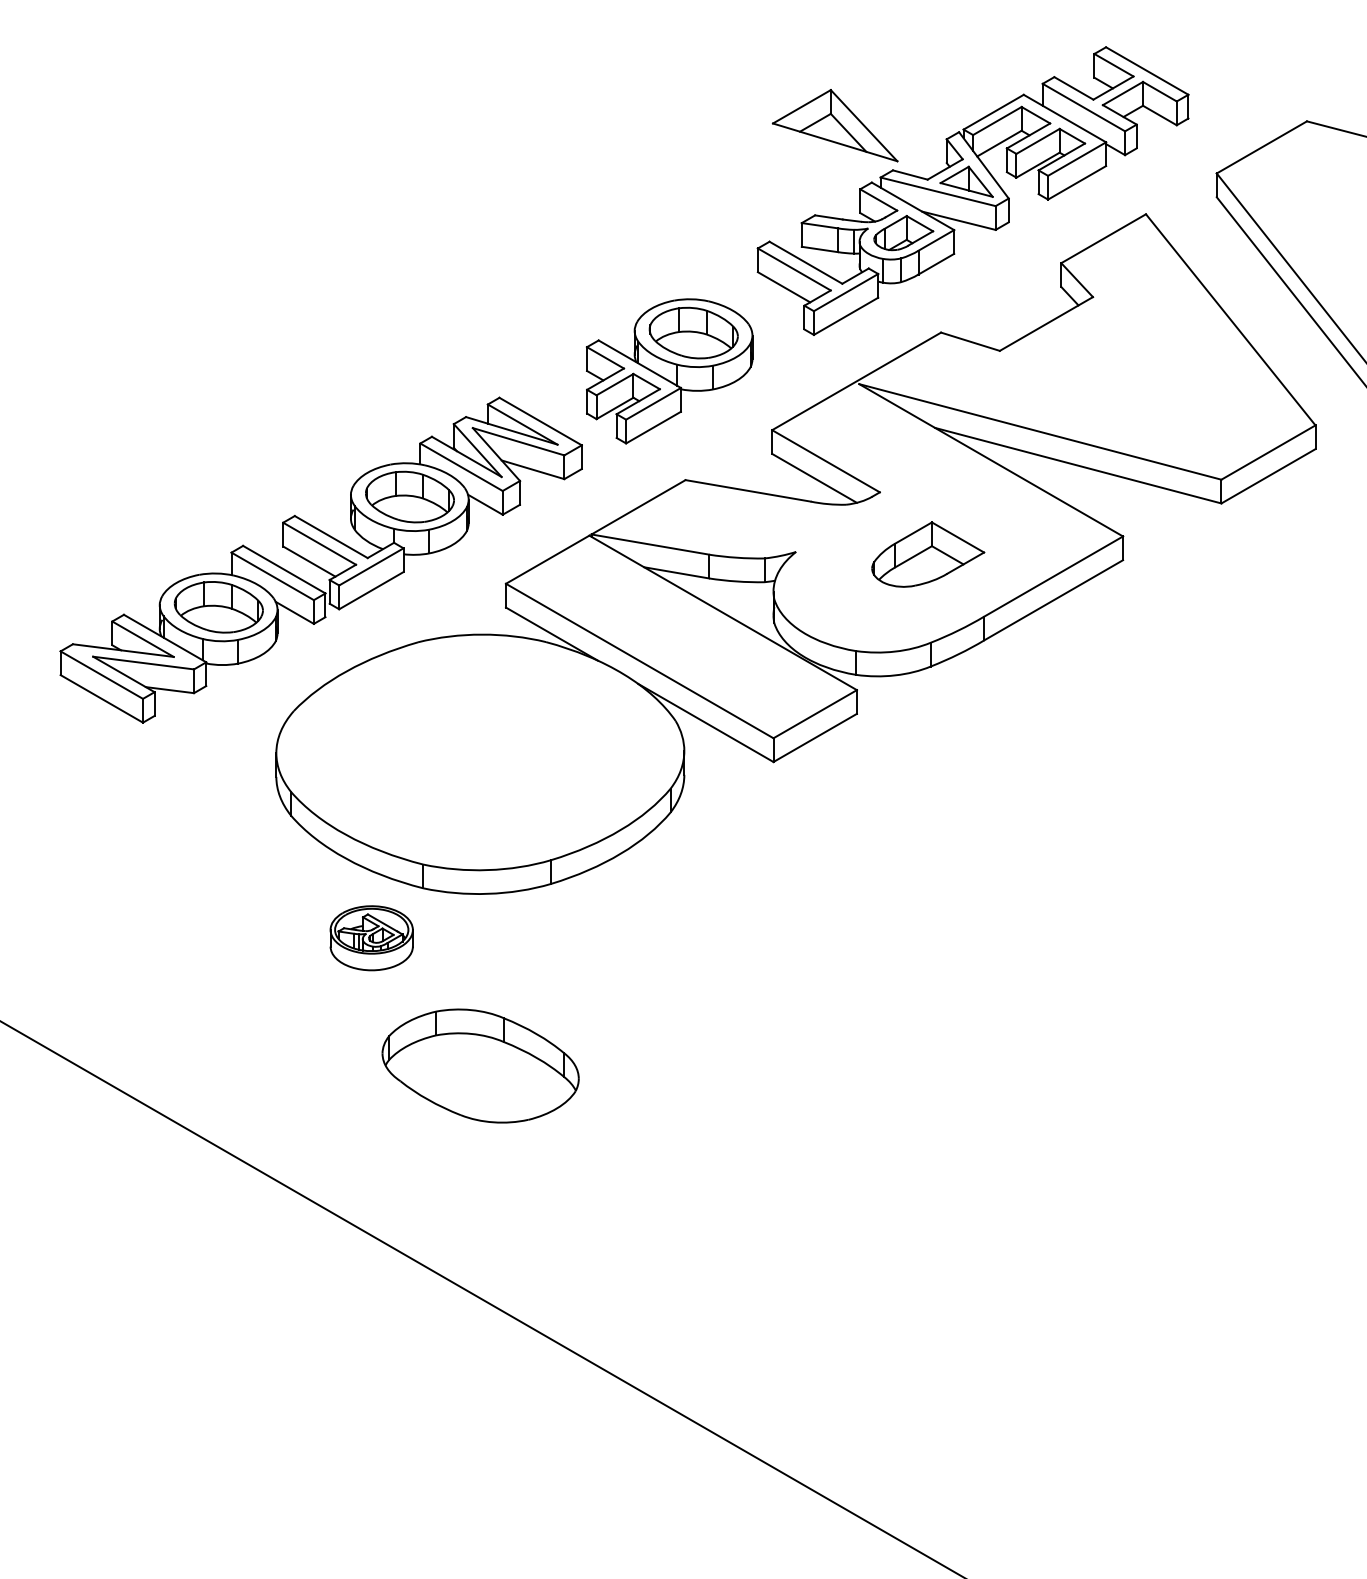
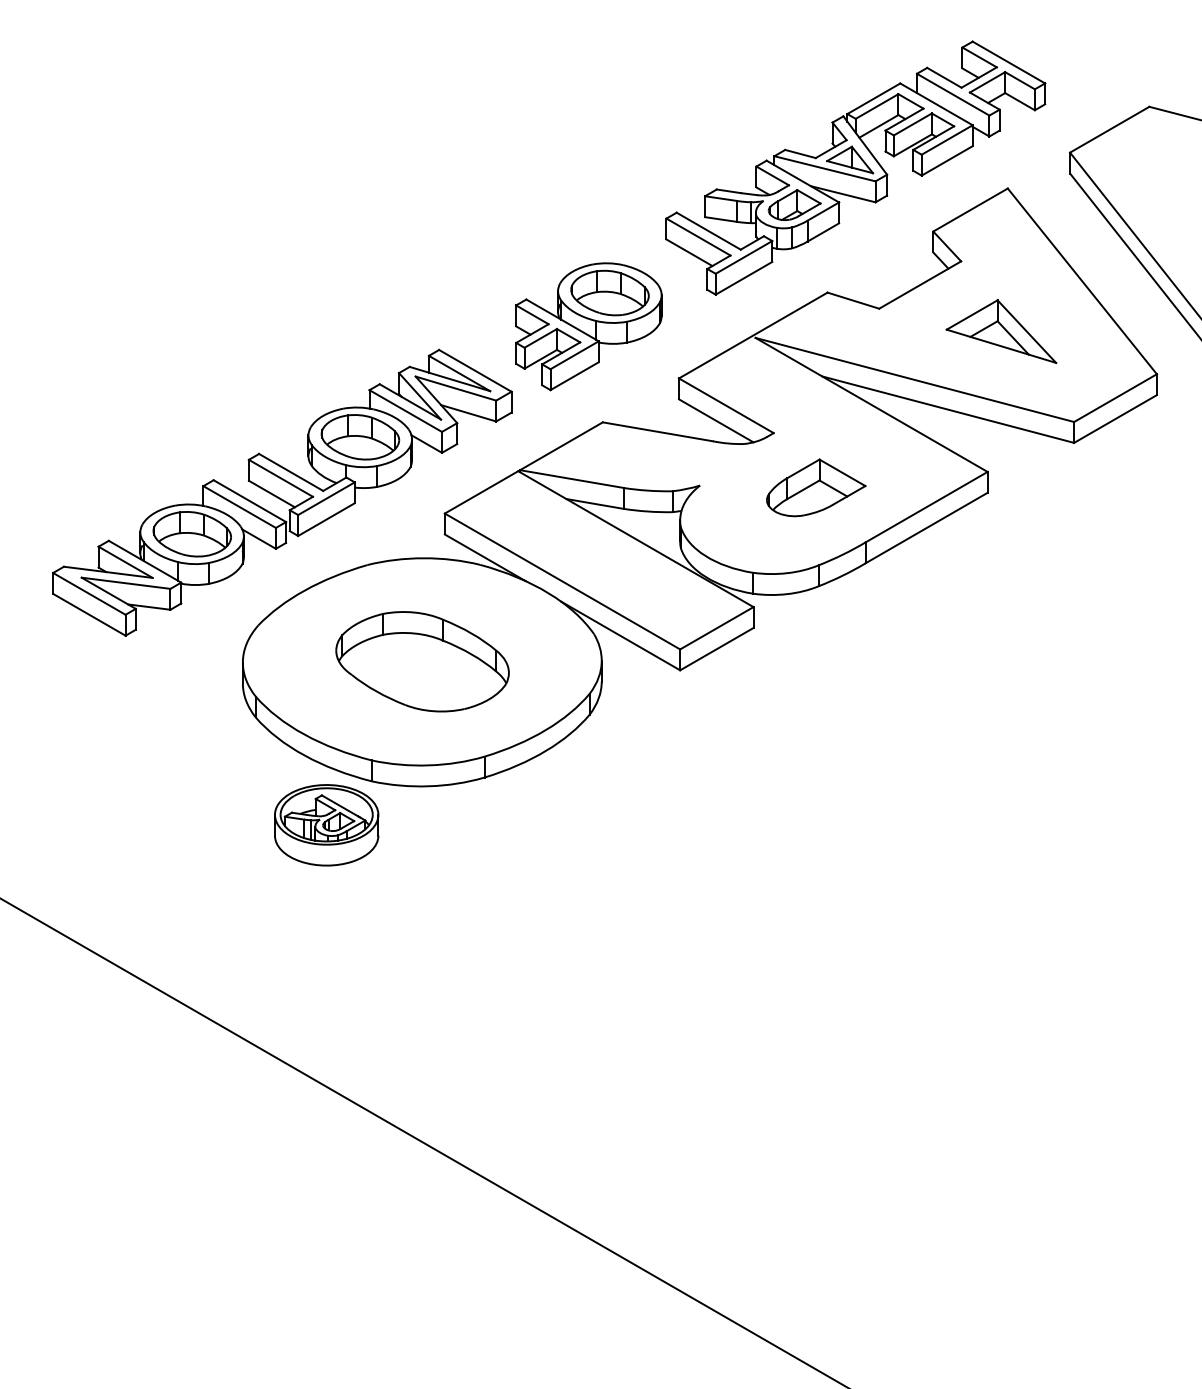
part: (835, 125) -> (1001, 331), moved
part: (371, 938) -> (326, 825), size x1.43
part: (480, 1065) -> (422, 661), moved

